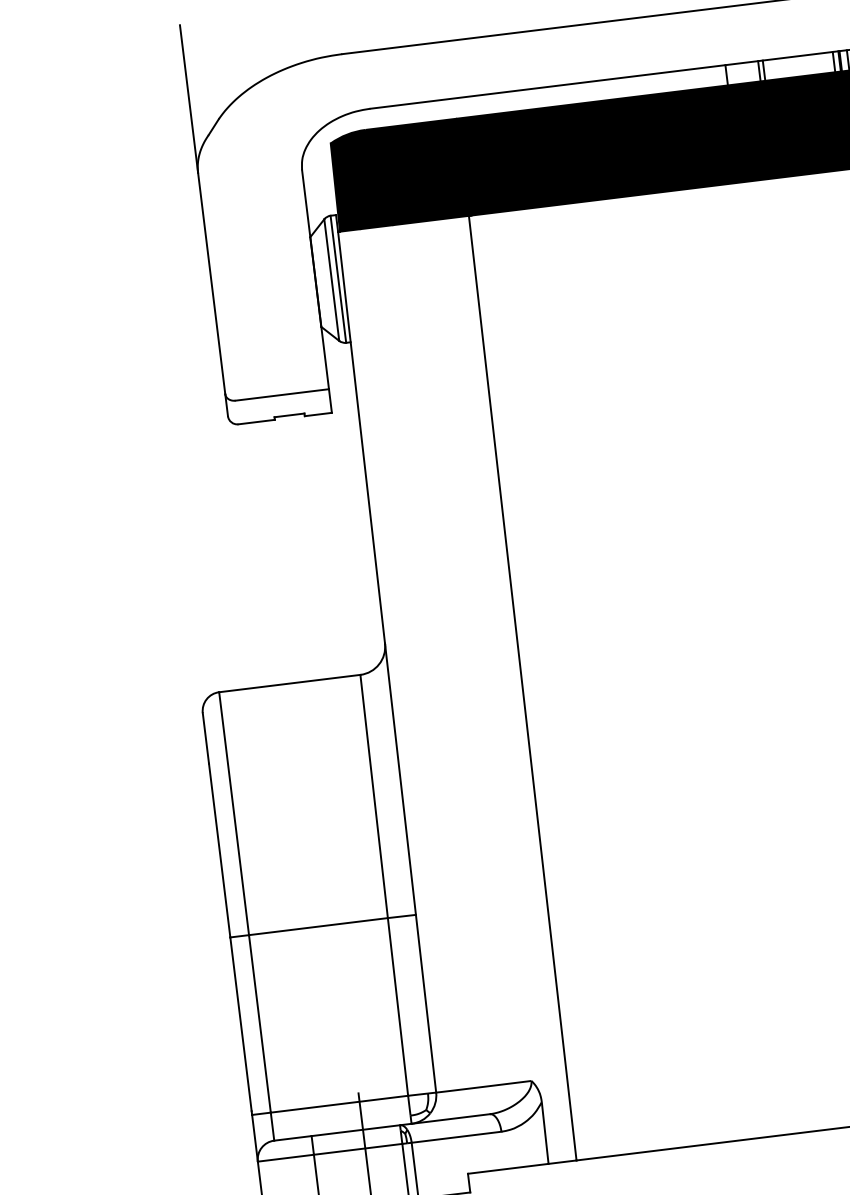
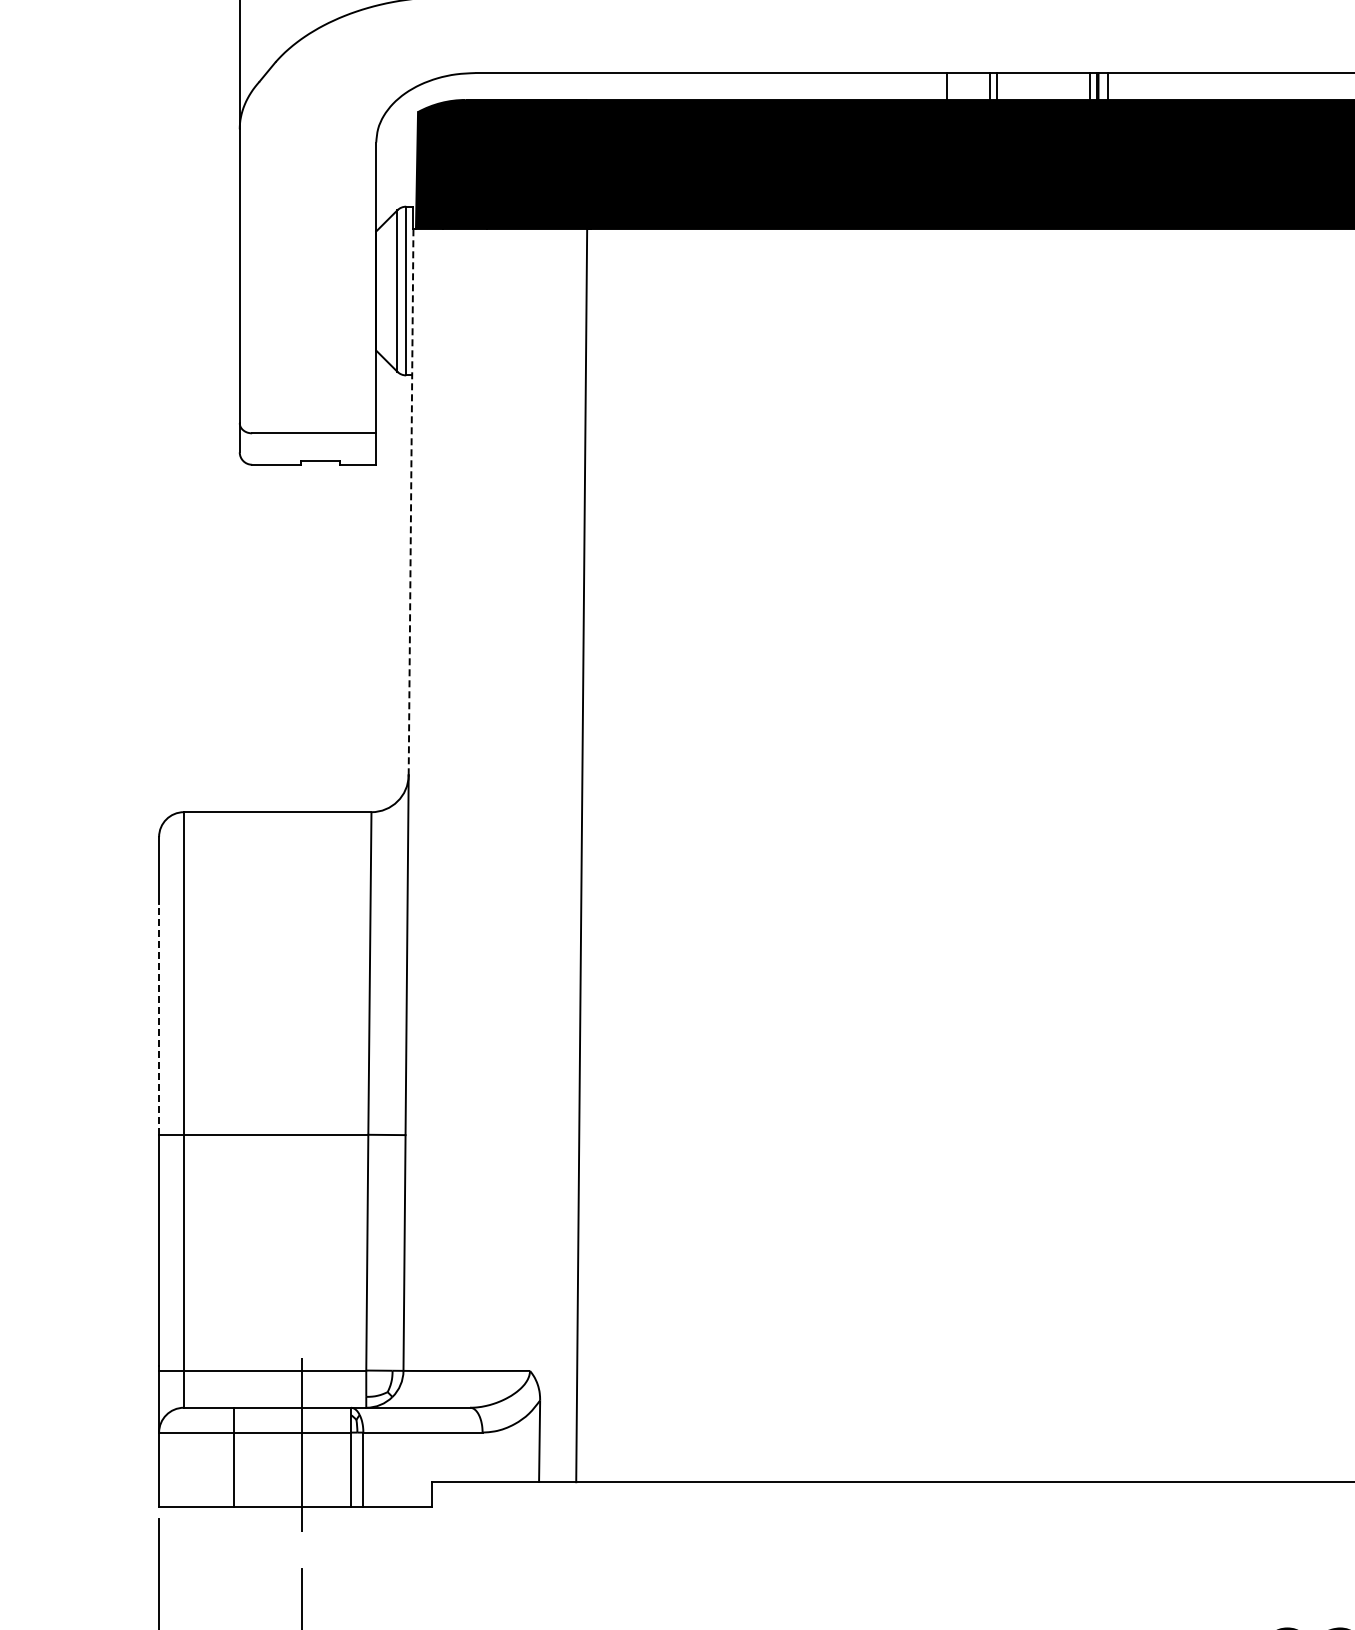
line: (361, 437) -> (411, 501), solid -> dashed
line: (219, 849) -> (159, 1018), solid -> dashed

